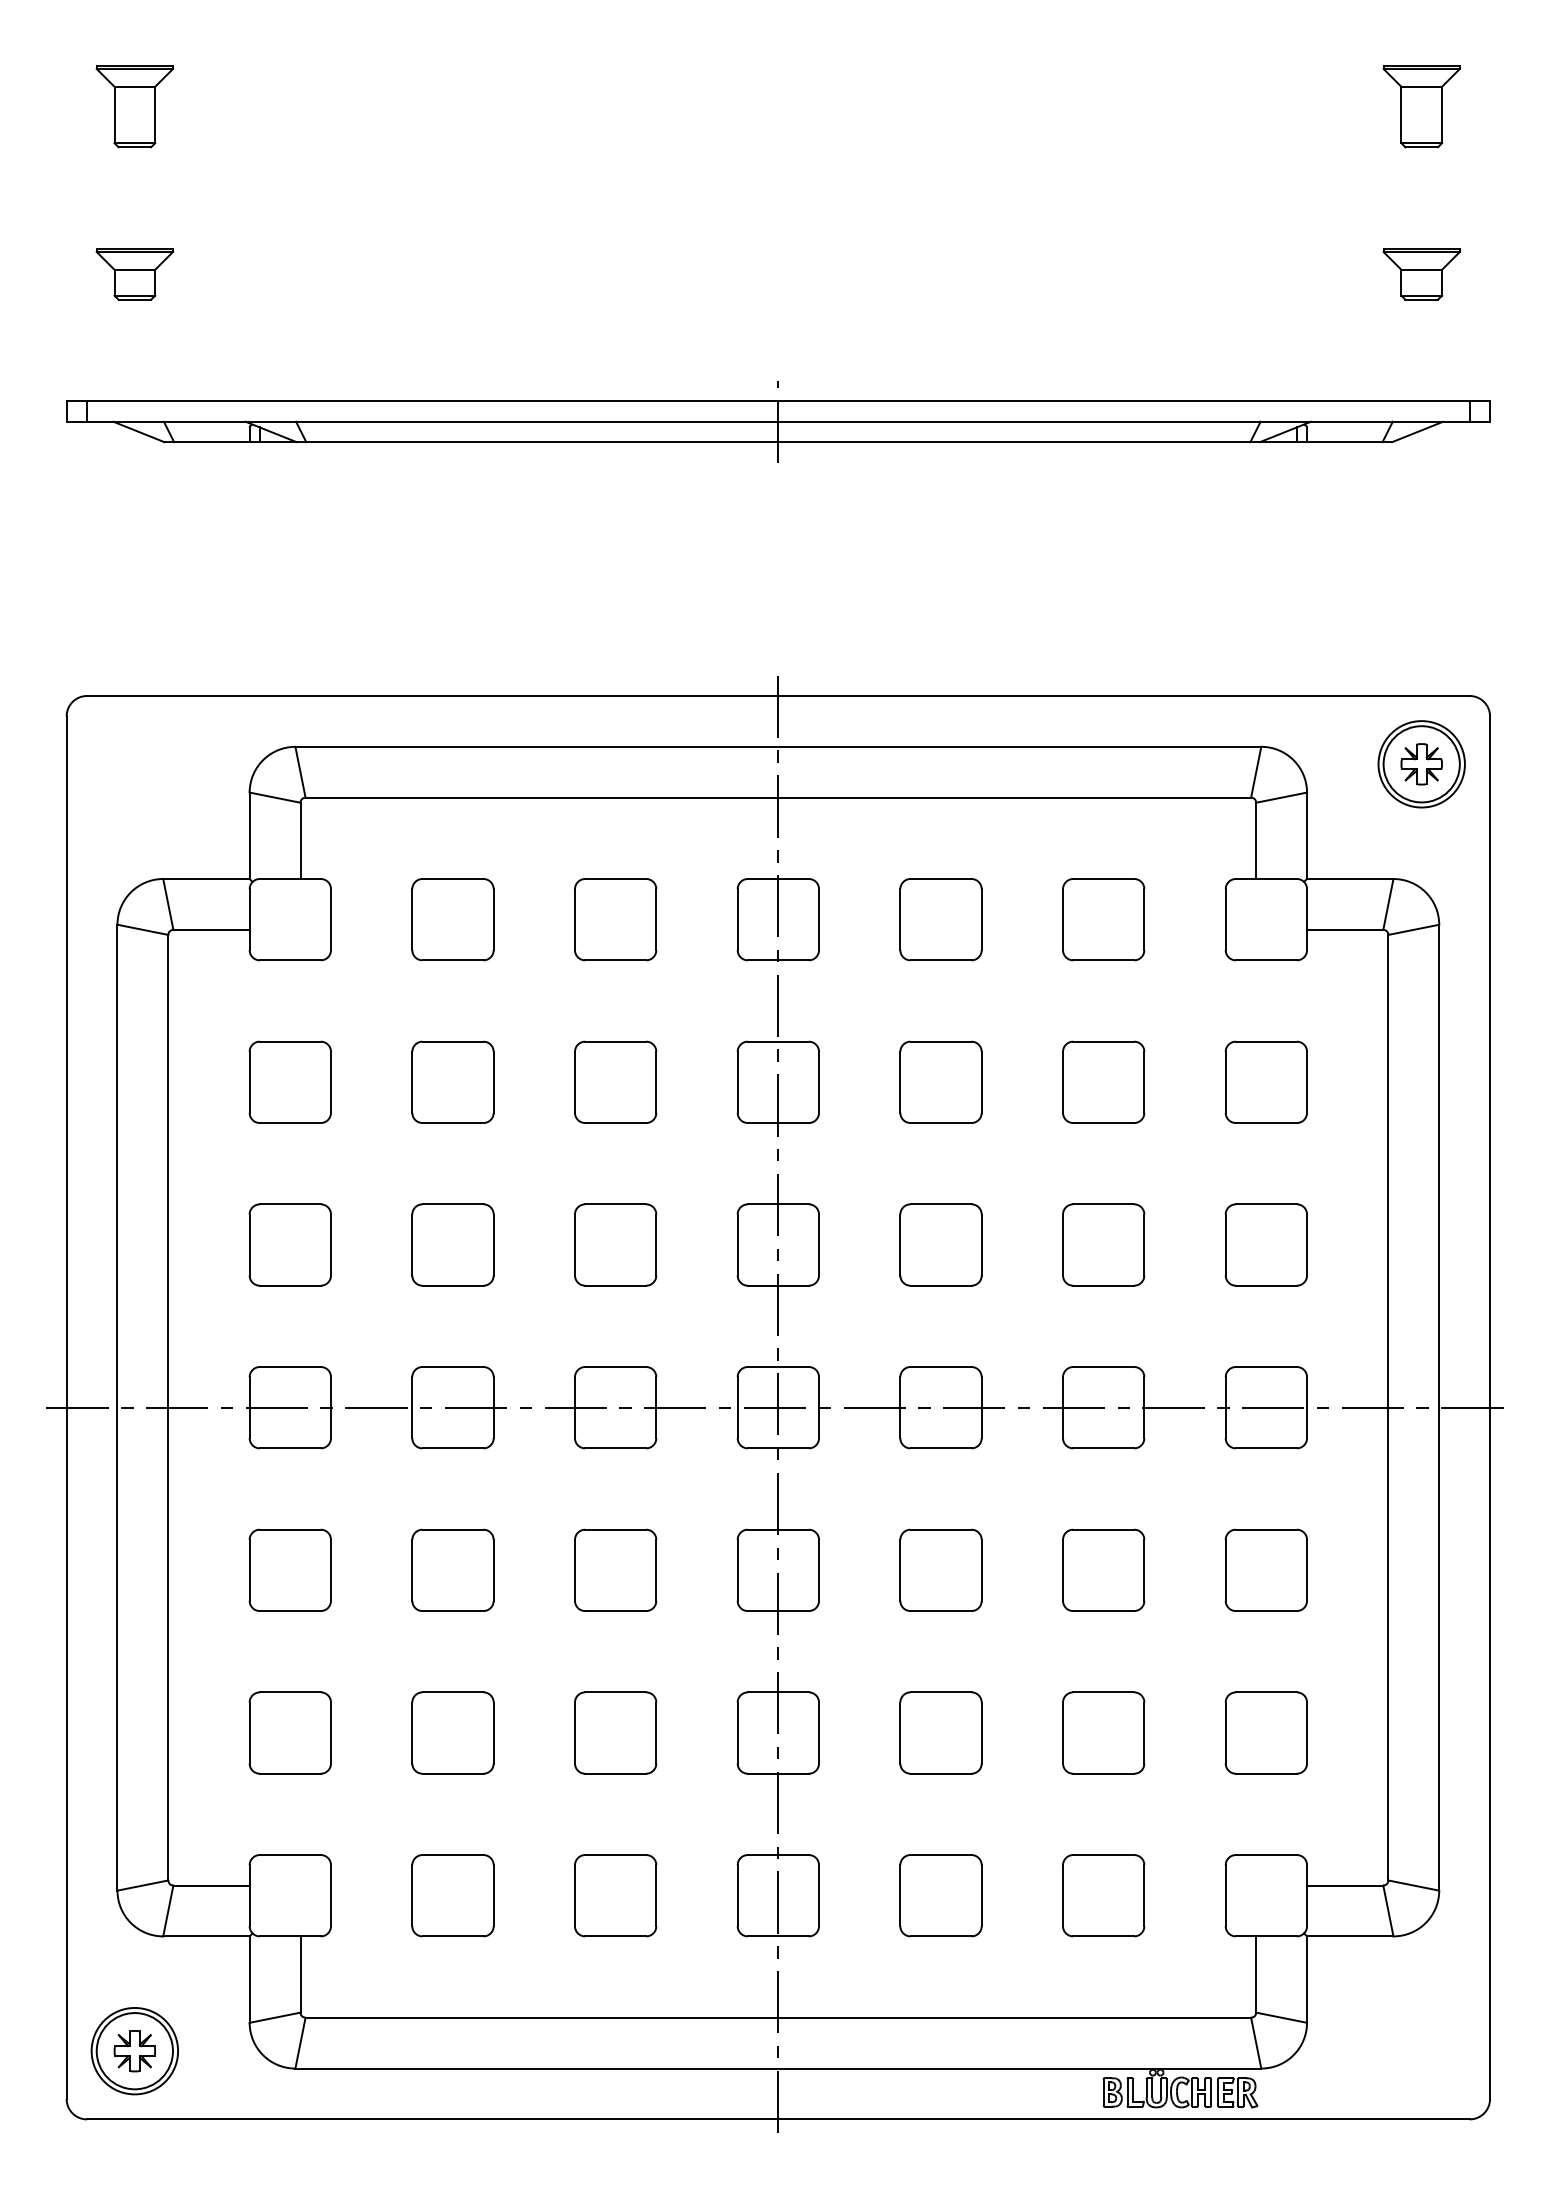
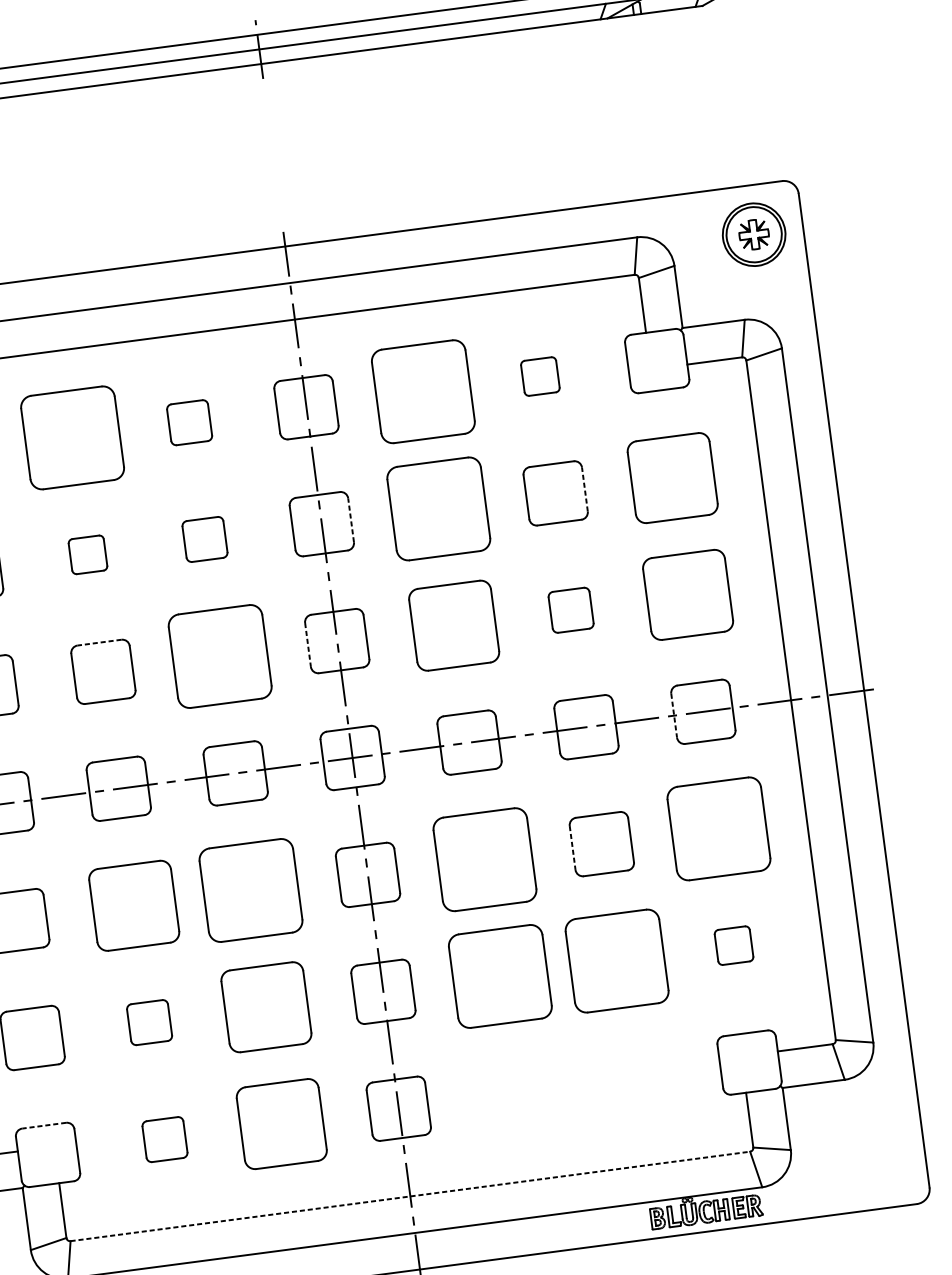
part: (452, 919) -> (72, 437), size x1.6
part: (615, 919) -> (189, 422), size x0.7
part: (940, 919) -> (422, 391), size x1.6
part: (1103, 919) -> (540, 376), size x0.6
part: (452, 1081) -> (87, 554), size x0.6
part: (615, 1081) -> (204, 538), size x0.7
part: (940, 1081) -> (438, 508), size x1.6
part: (1265, 1081) -> (671, 477), size x1.4
line: (819, 1082) -> (351, 520), solid -> dashed
line: (1144, 1082) -> (585, 489), solid -> dashed
line: (453, 1204) -> (99, 642), solid -> dashed
part: (615, 1244) -> (220, 656), size x1.6
part: (940, 1244) -> (453, 625), size x1.4
part: (1103, 1244) -> (570, 609), size x0.7
part: (1265, 1244) -> (687, 594), size x1.4
line: (737, 1245) -> (307, 645), solid -> dashed
line: (1225, 1407) -> (673, 715), solid -> dashed
part: (452, 1569) -> (133, 905), size x1.4
part: (615, 1569) -> (250, 889), size x1.6
part: (940, 1569) -> (484, 858), size x1.6
part: (1265, 1569) -> (718, 828), size x1.6
line: (1063, 1570) -> (572, 848), solid -> dashed
part: (452, 1732) -> (149, 1022), size x0.7
part: (615, 1732) -> (266, 1006), size x1.4
part: (940, 1732) -> (499, 976), size x1.6
part: (1103, 1732) -> (617, 960), size x1.6
part: (1265, 1732) -> (733, 945), size x0.6
line: (290, 1855) -> (44, 1126), solid -> dashed
part: (452, 1895) -> (164, 1139), size x0.7
part: (615, 1895) -> (281, 1123), size x1.4
part: (940, 1895) -> (515, 1093), removed
part: (1103, 1895) -> (632, 1077), removed
line: (778, 2017) -> (410, 1196), solid -> dashed

